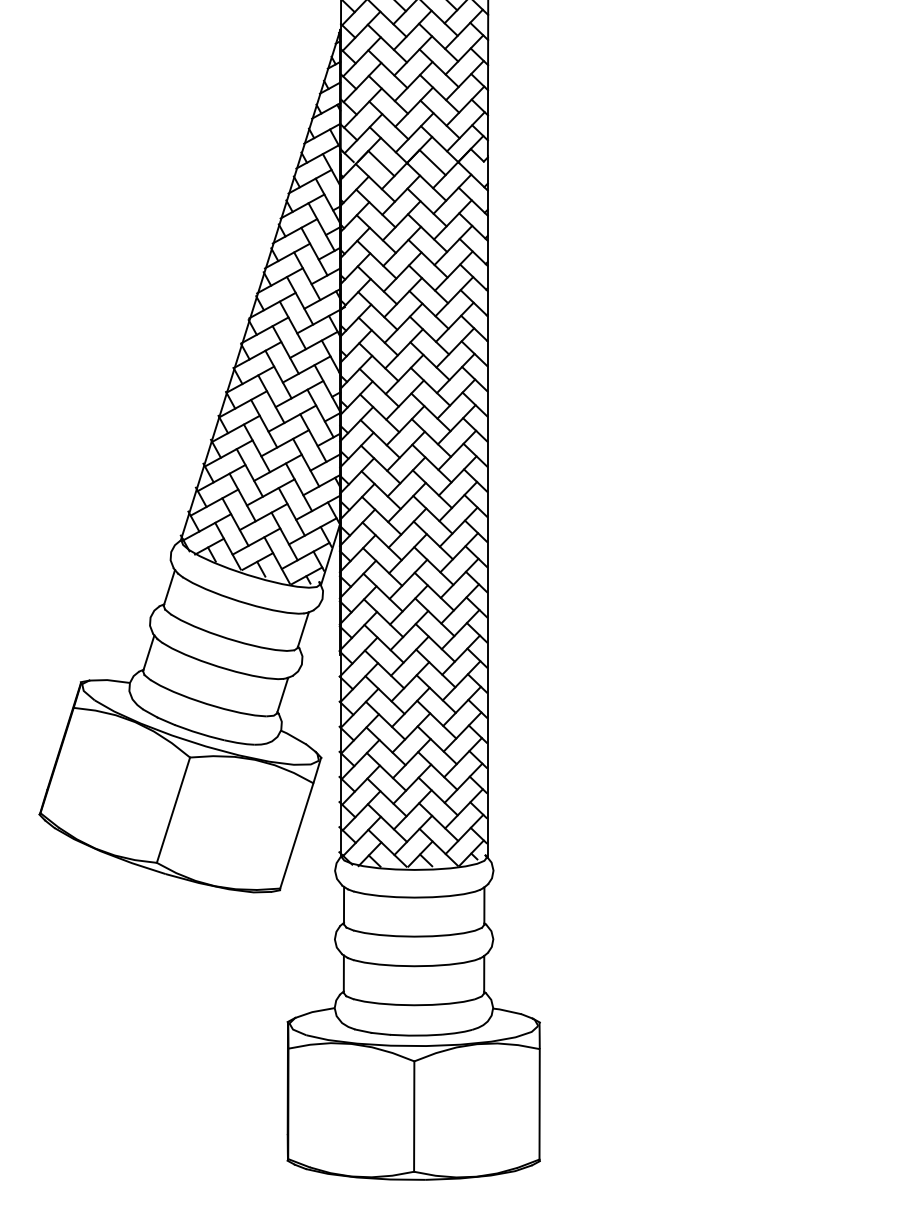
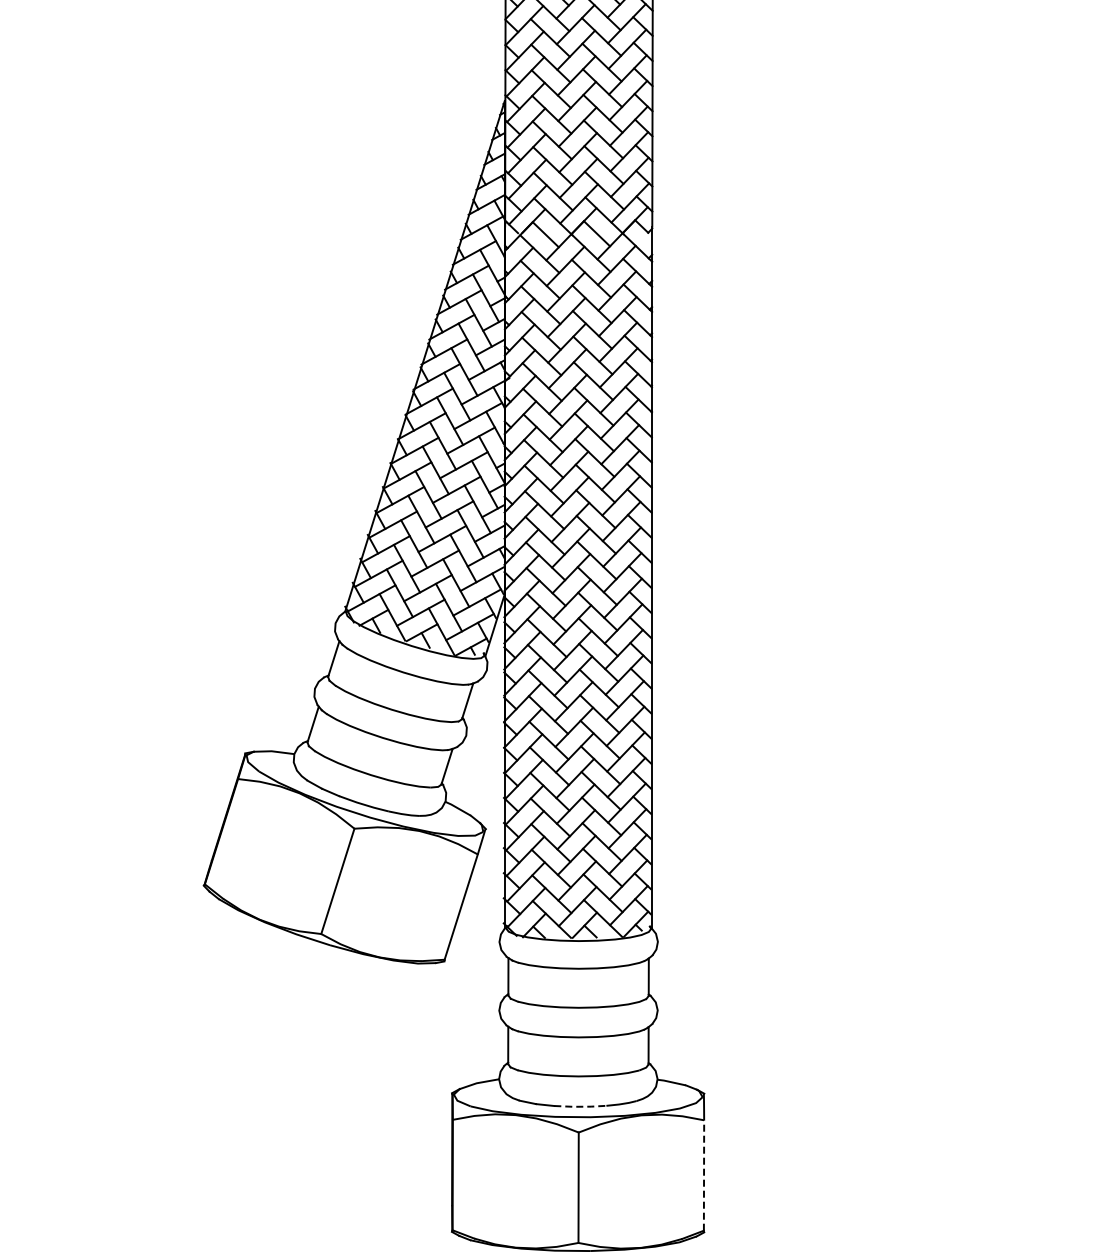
line: (416, 1035) -> (580, 1106), solid -> dashed
line: (540, 1104) -> (704, 1175), solid -> dashed

